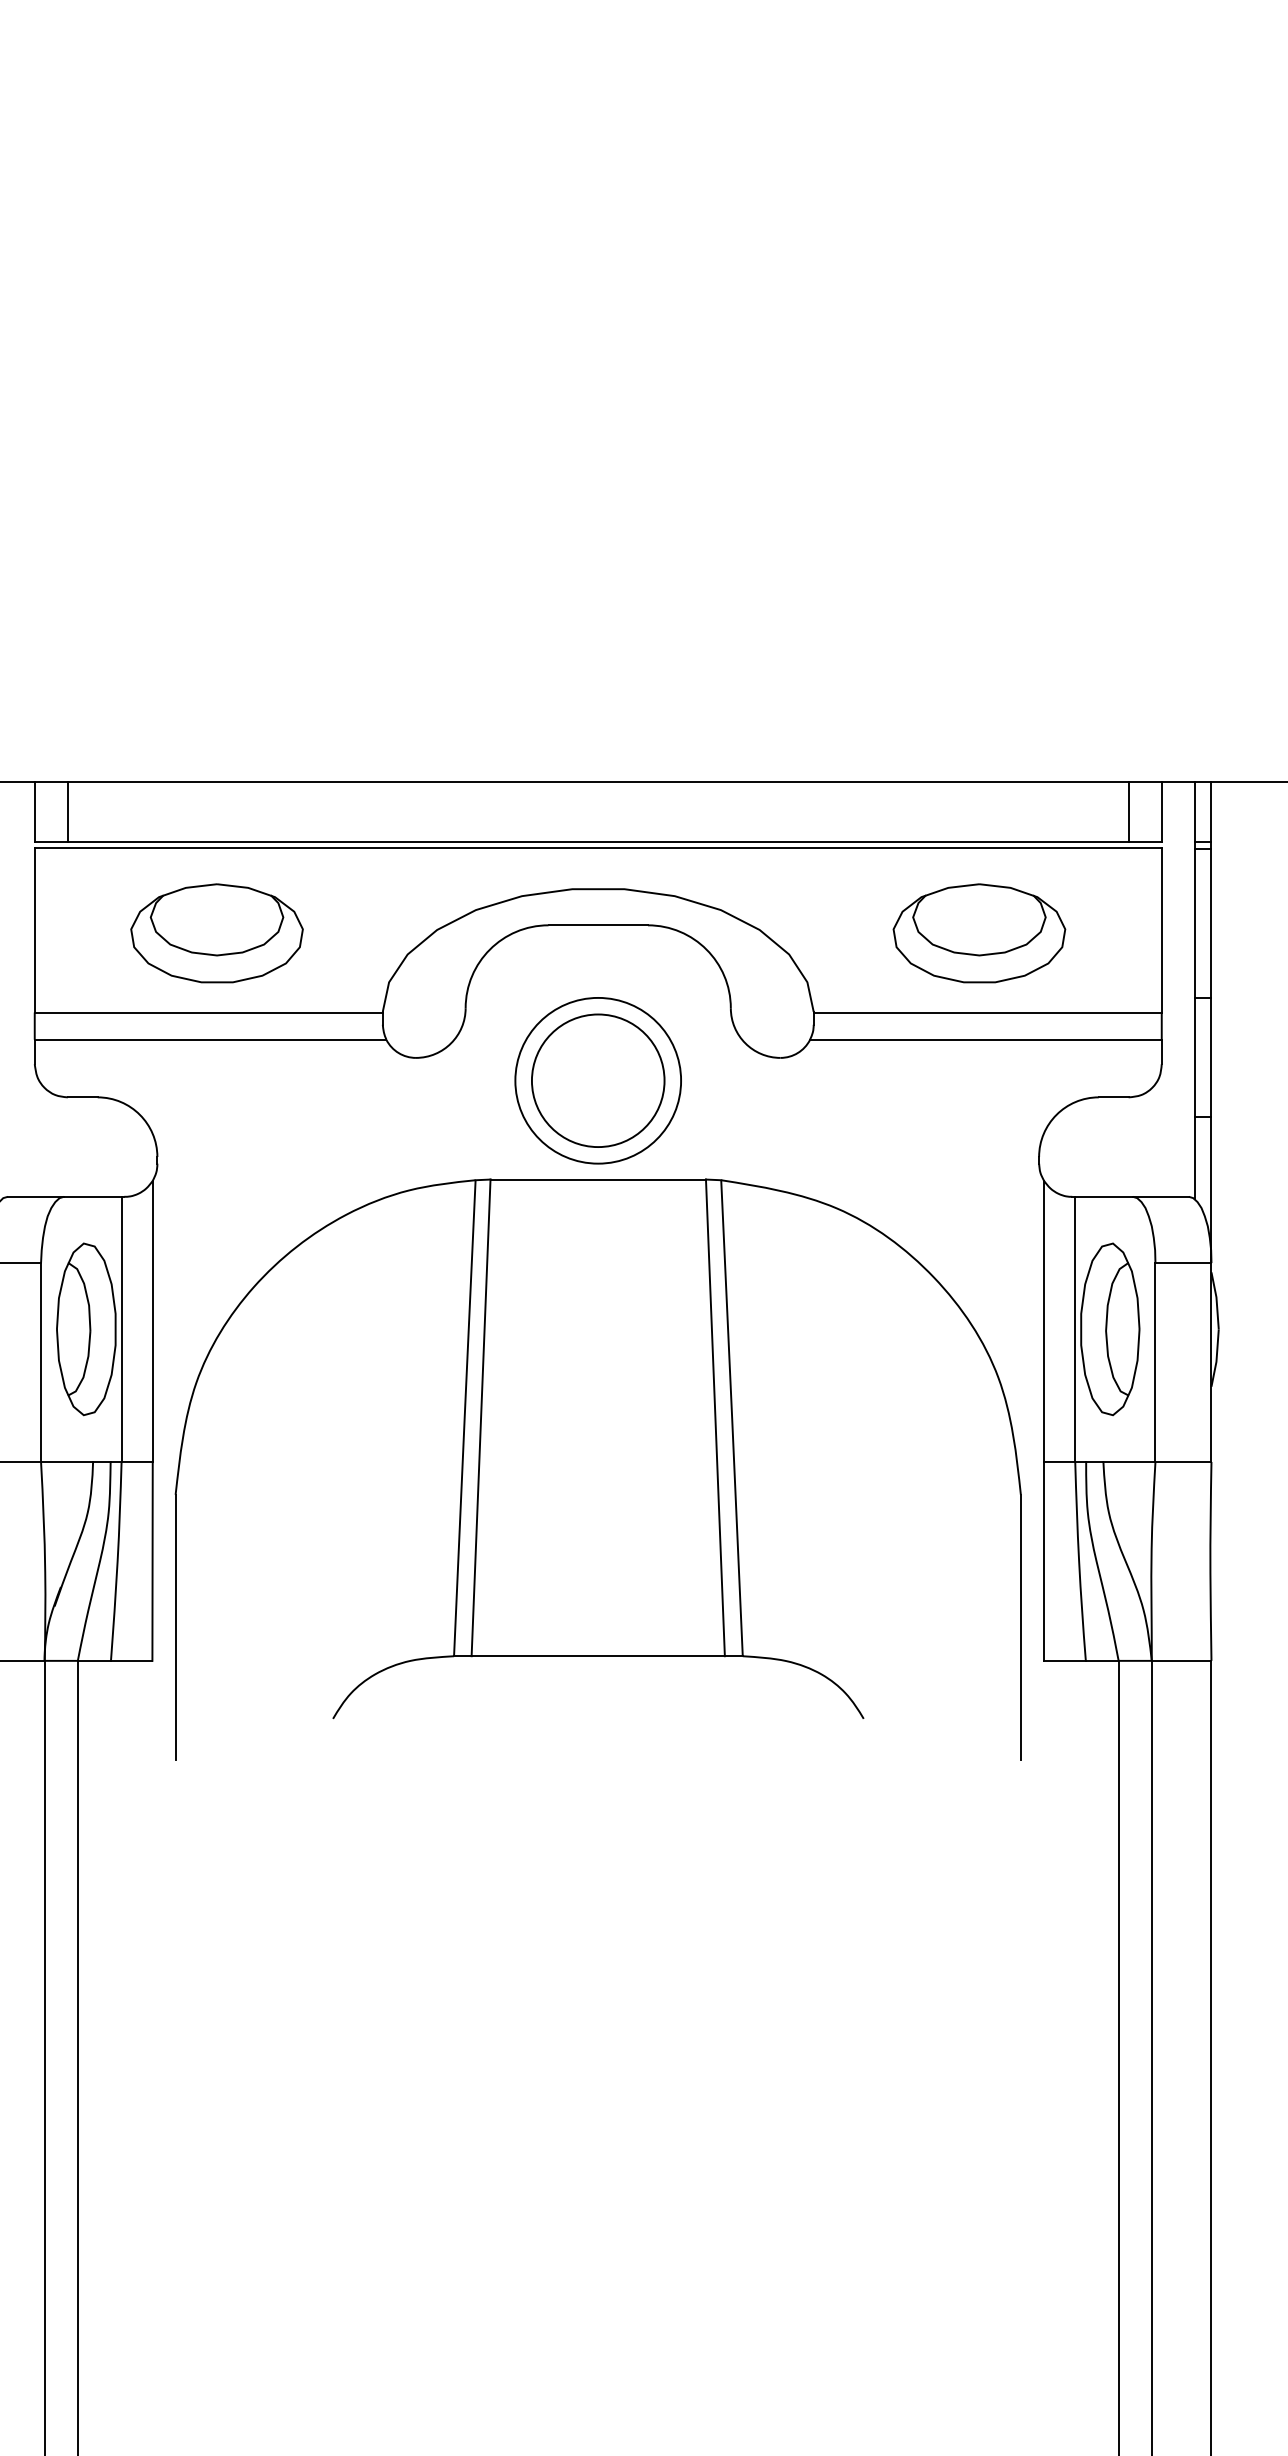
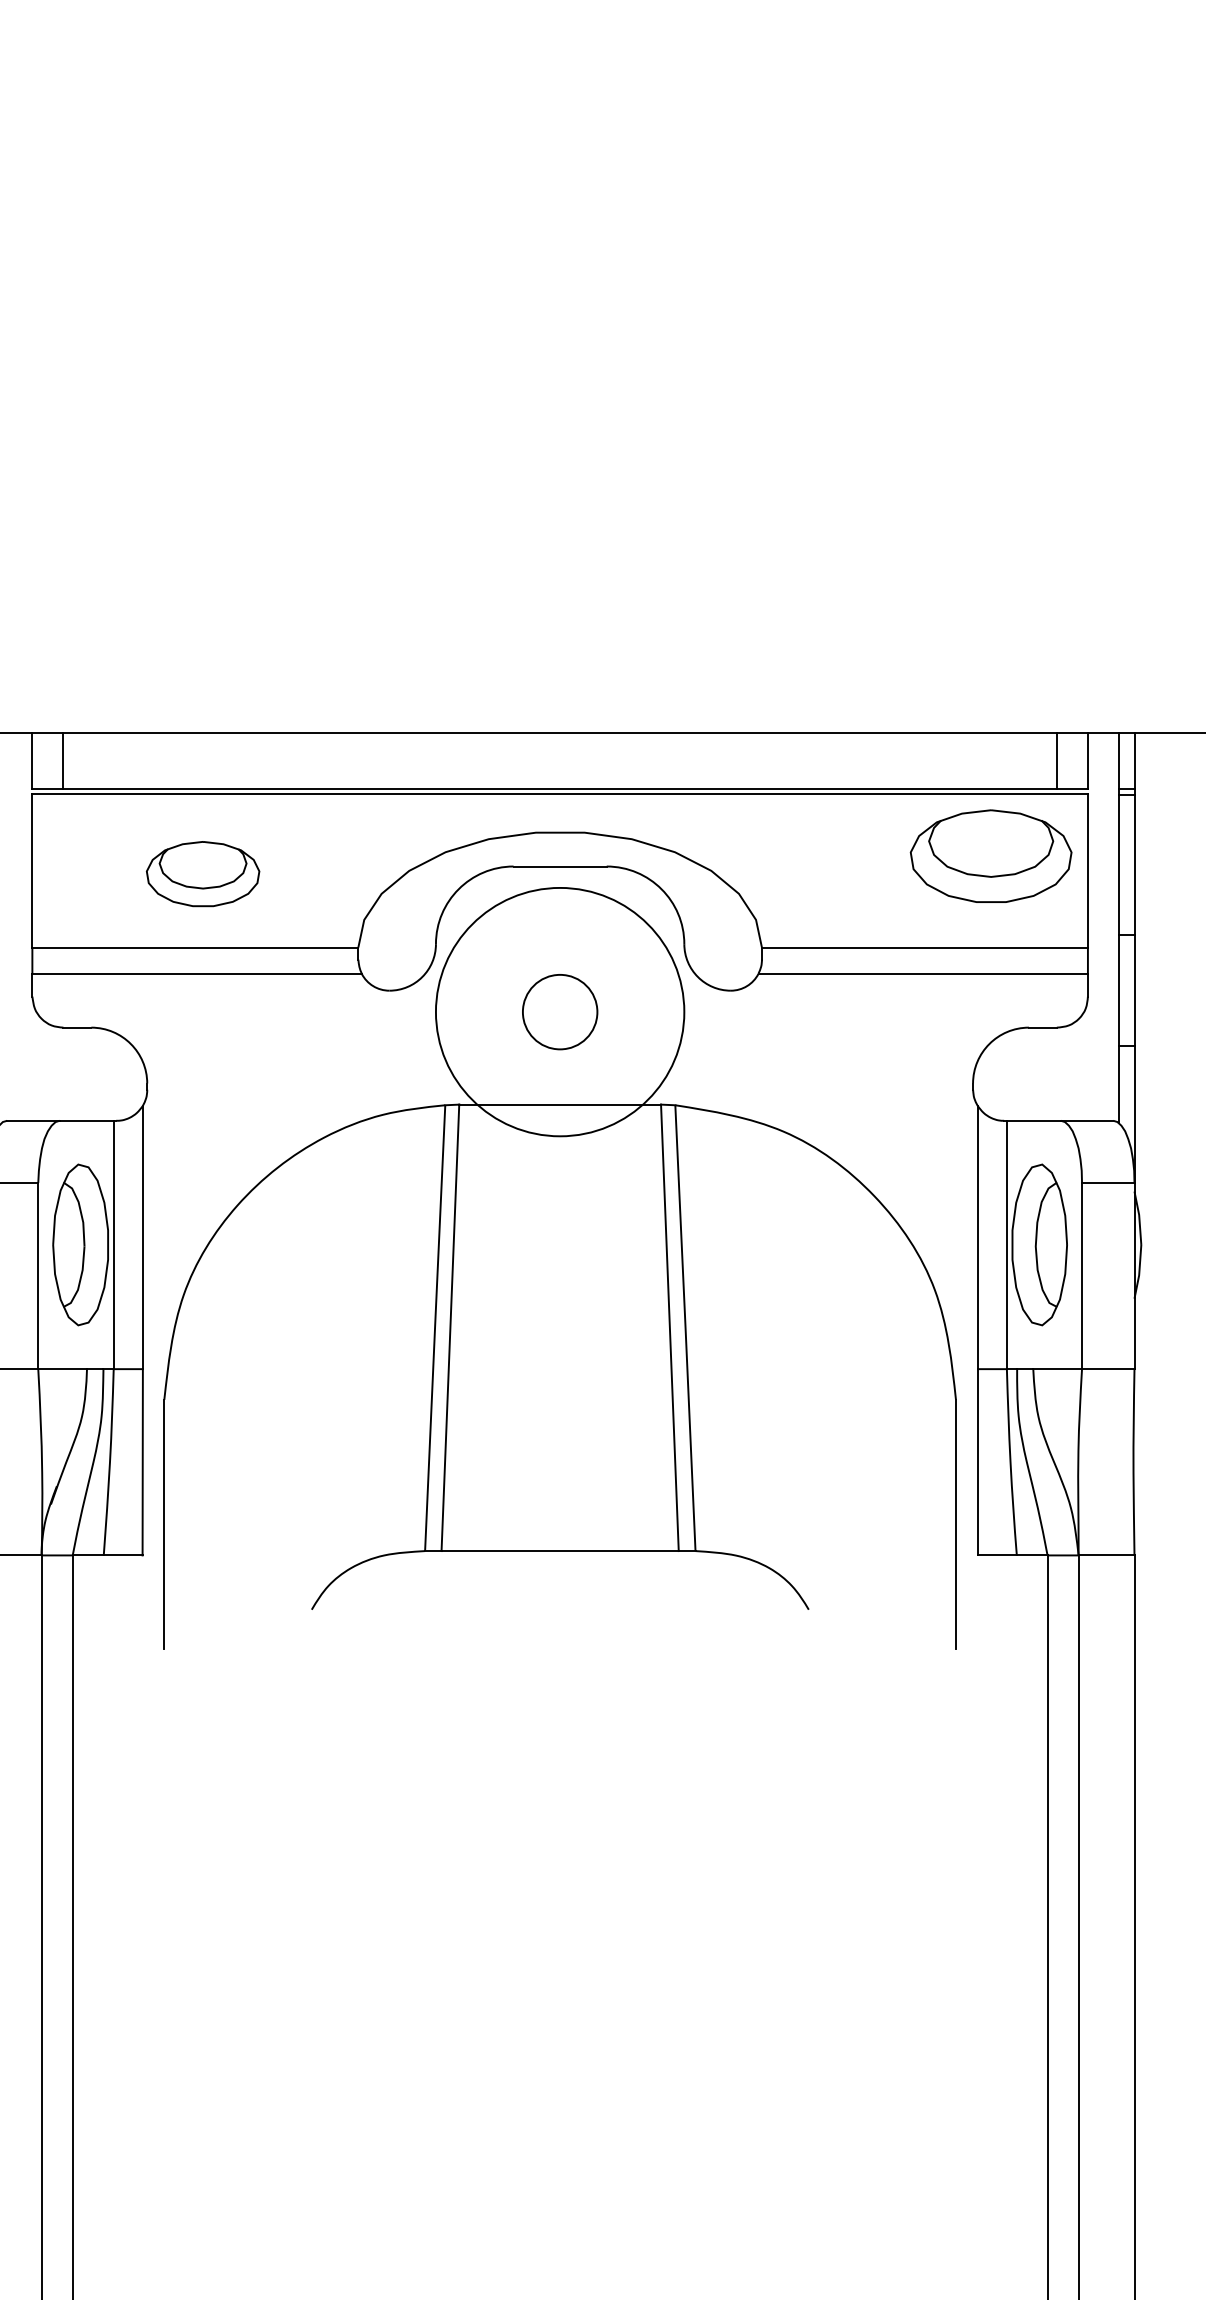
part: (216, 933) -> (202, 874), size x0.7
part: (979, 933) -> (991, 856), moved
circle: (597, 1080) -> (559, 1011), size x0.6
circle: (598, 1080) -> (560, 1011), size x1.6

